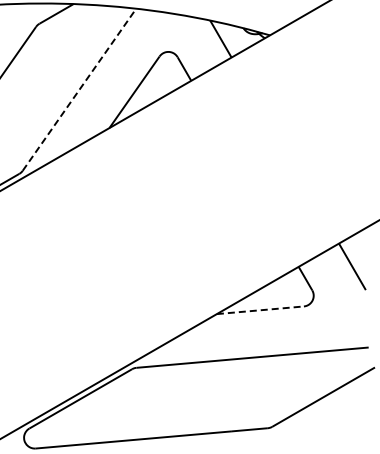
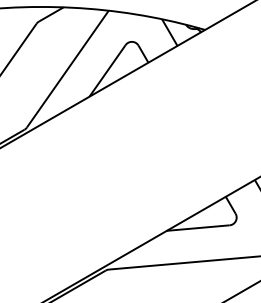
line: (79, 89) -> (67, 68), dashed -> solid
line: (260, 310) -> (198, 228), dashed -> solid

